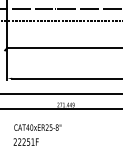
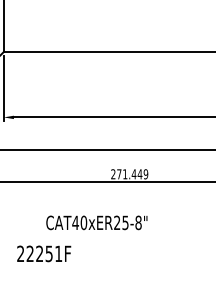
text: (37, 127) -> (96, 222), moved

